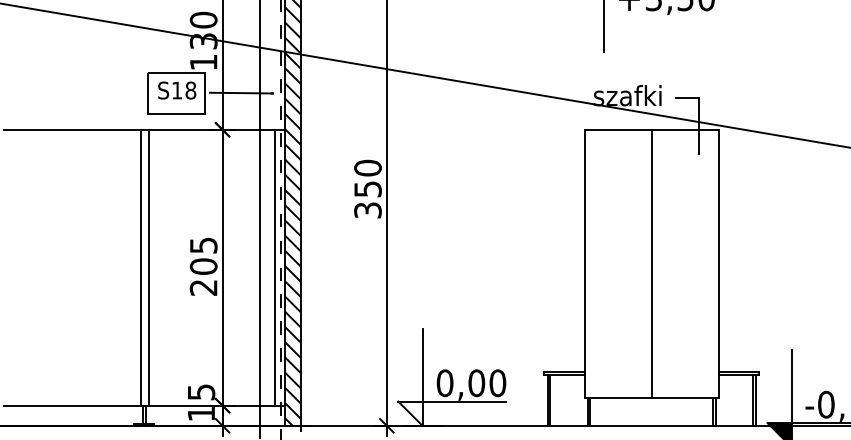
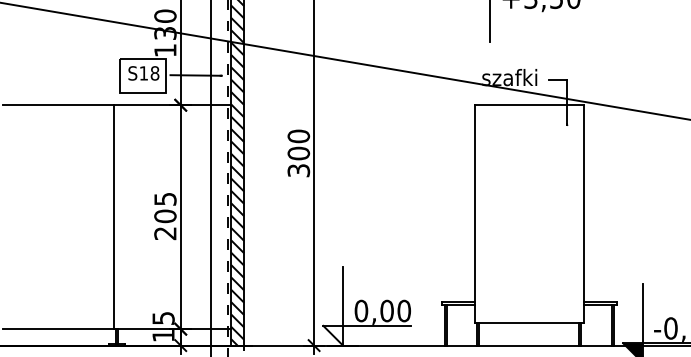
text: (367, 189) -> (298, 153), 350 -> 300
line: (652, 263) -> (529, 213), removed
line: (148, 268) -> (120, 217), removed
line: (275, 268) -> (223, 217), removed

